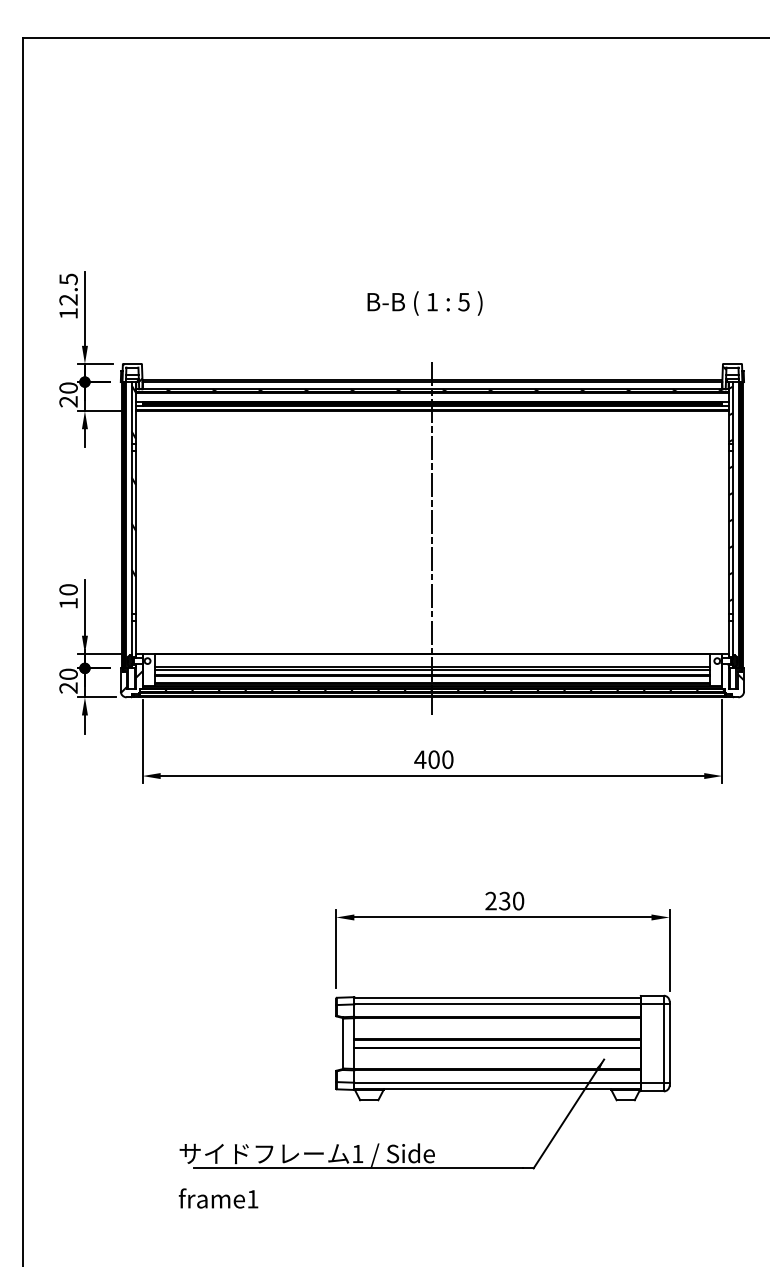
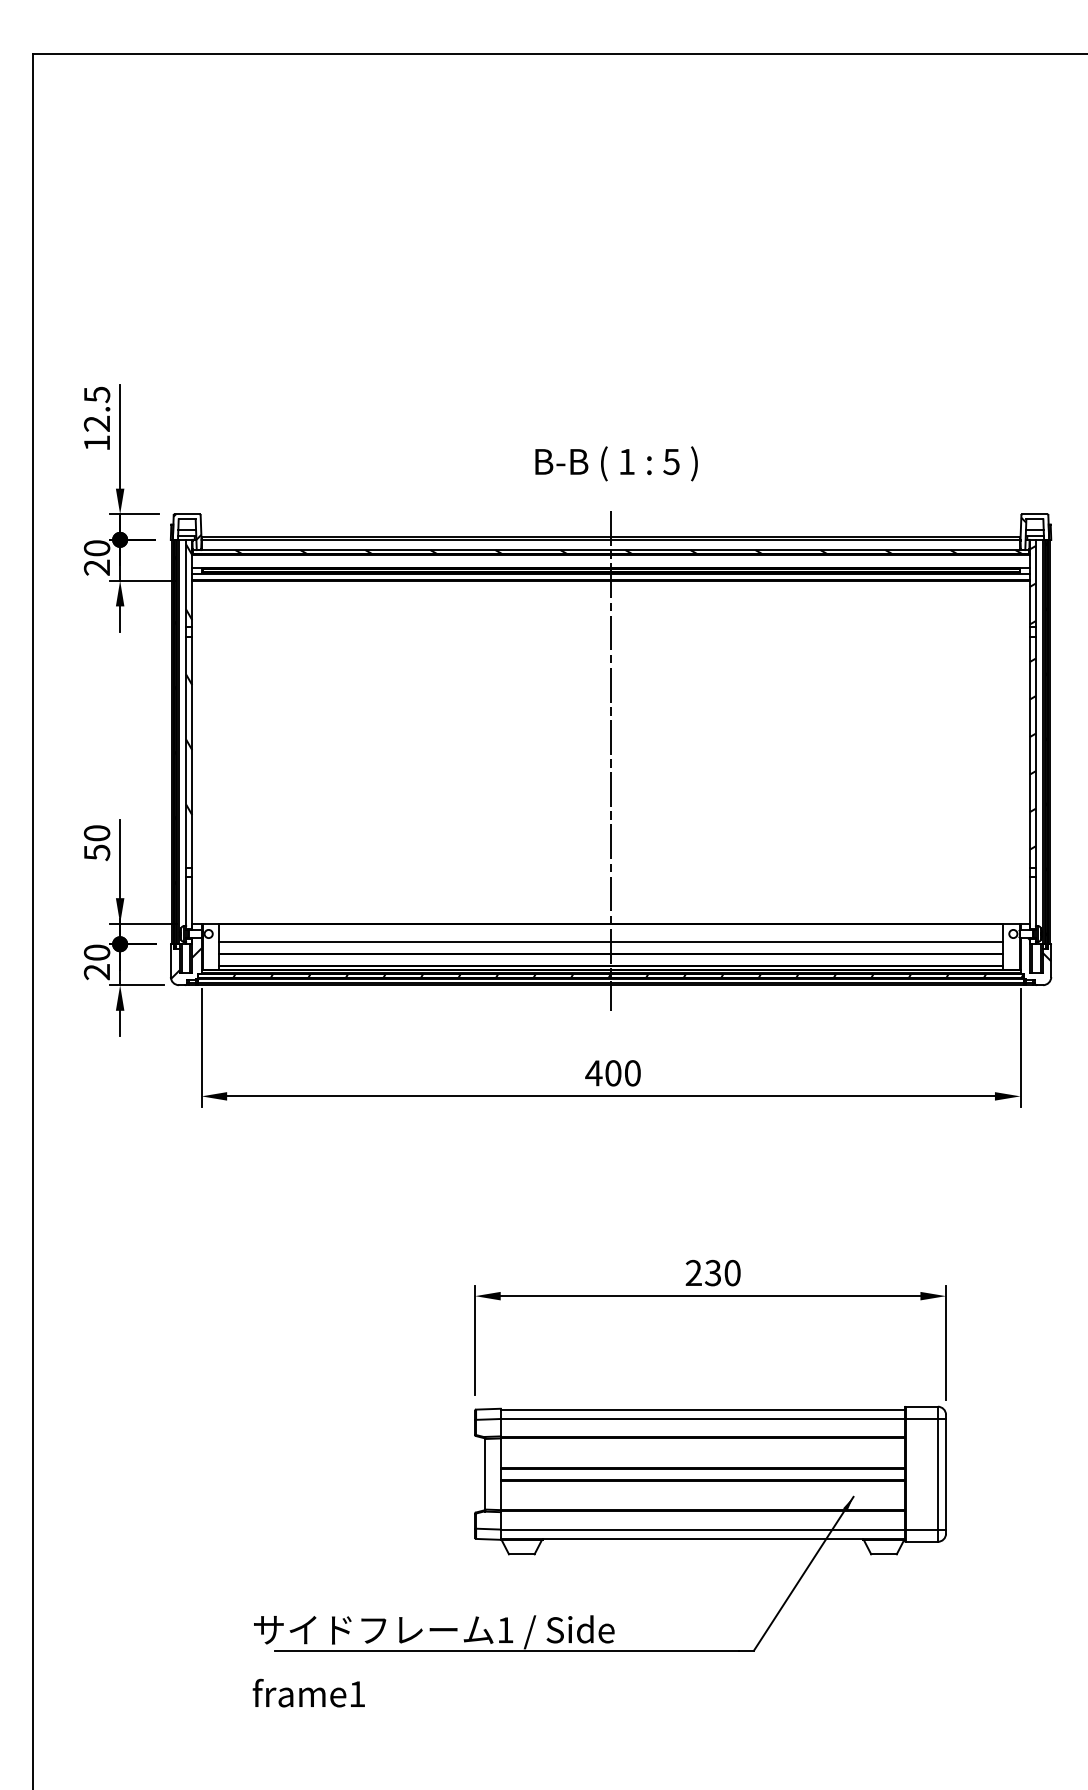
text: (424, 303) -> (616, 463), moved
text: (68, 603) -> (97, 852), 10 -> 50
line: (432, 669) -> (610, 946), removed

